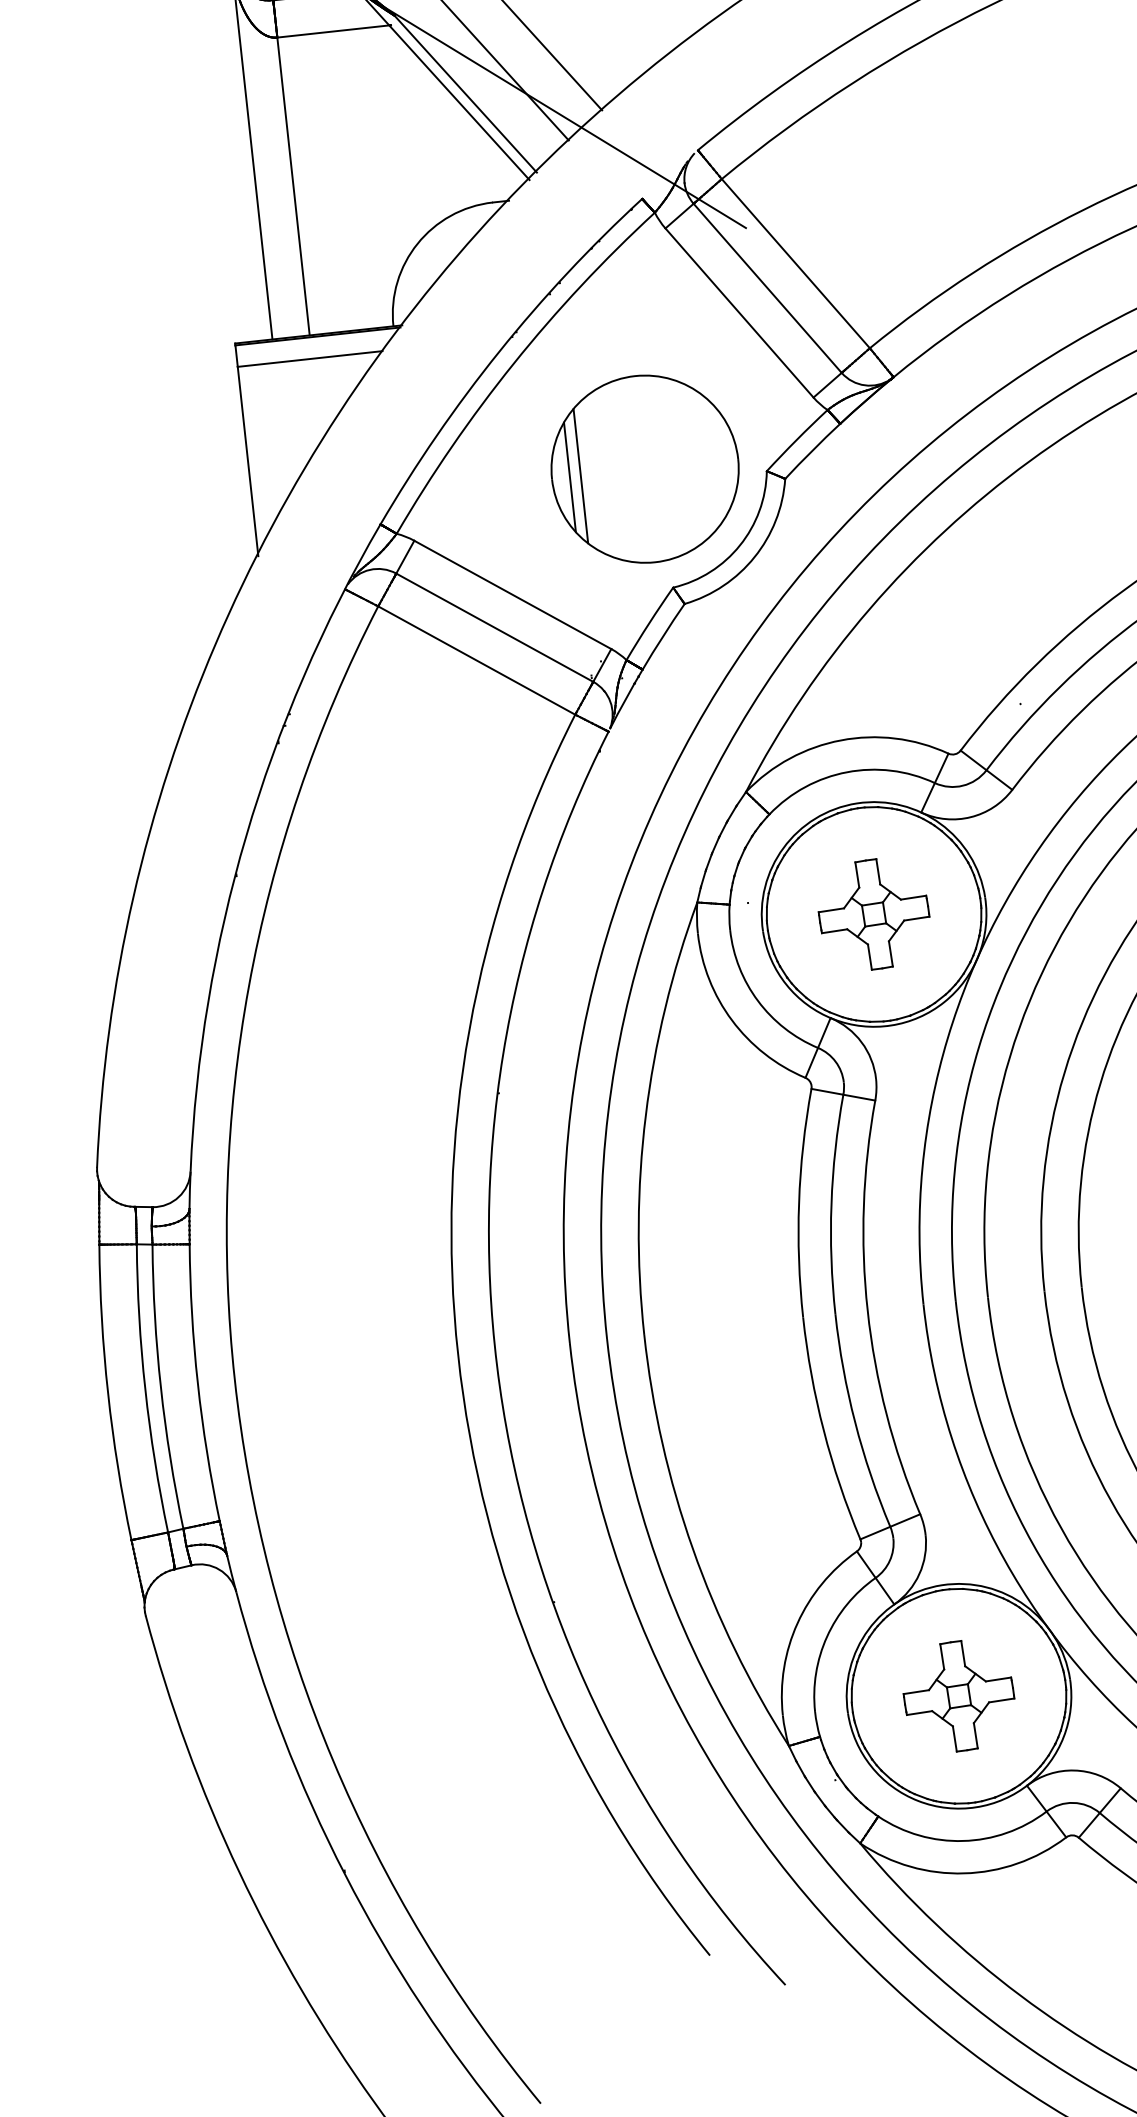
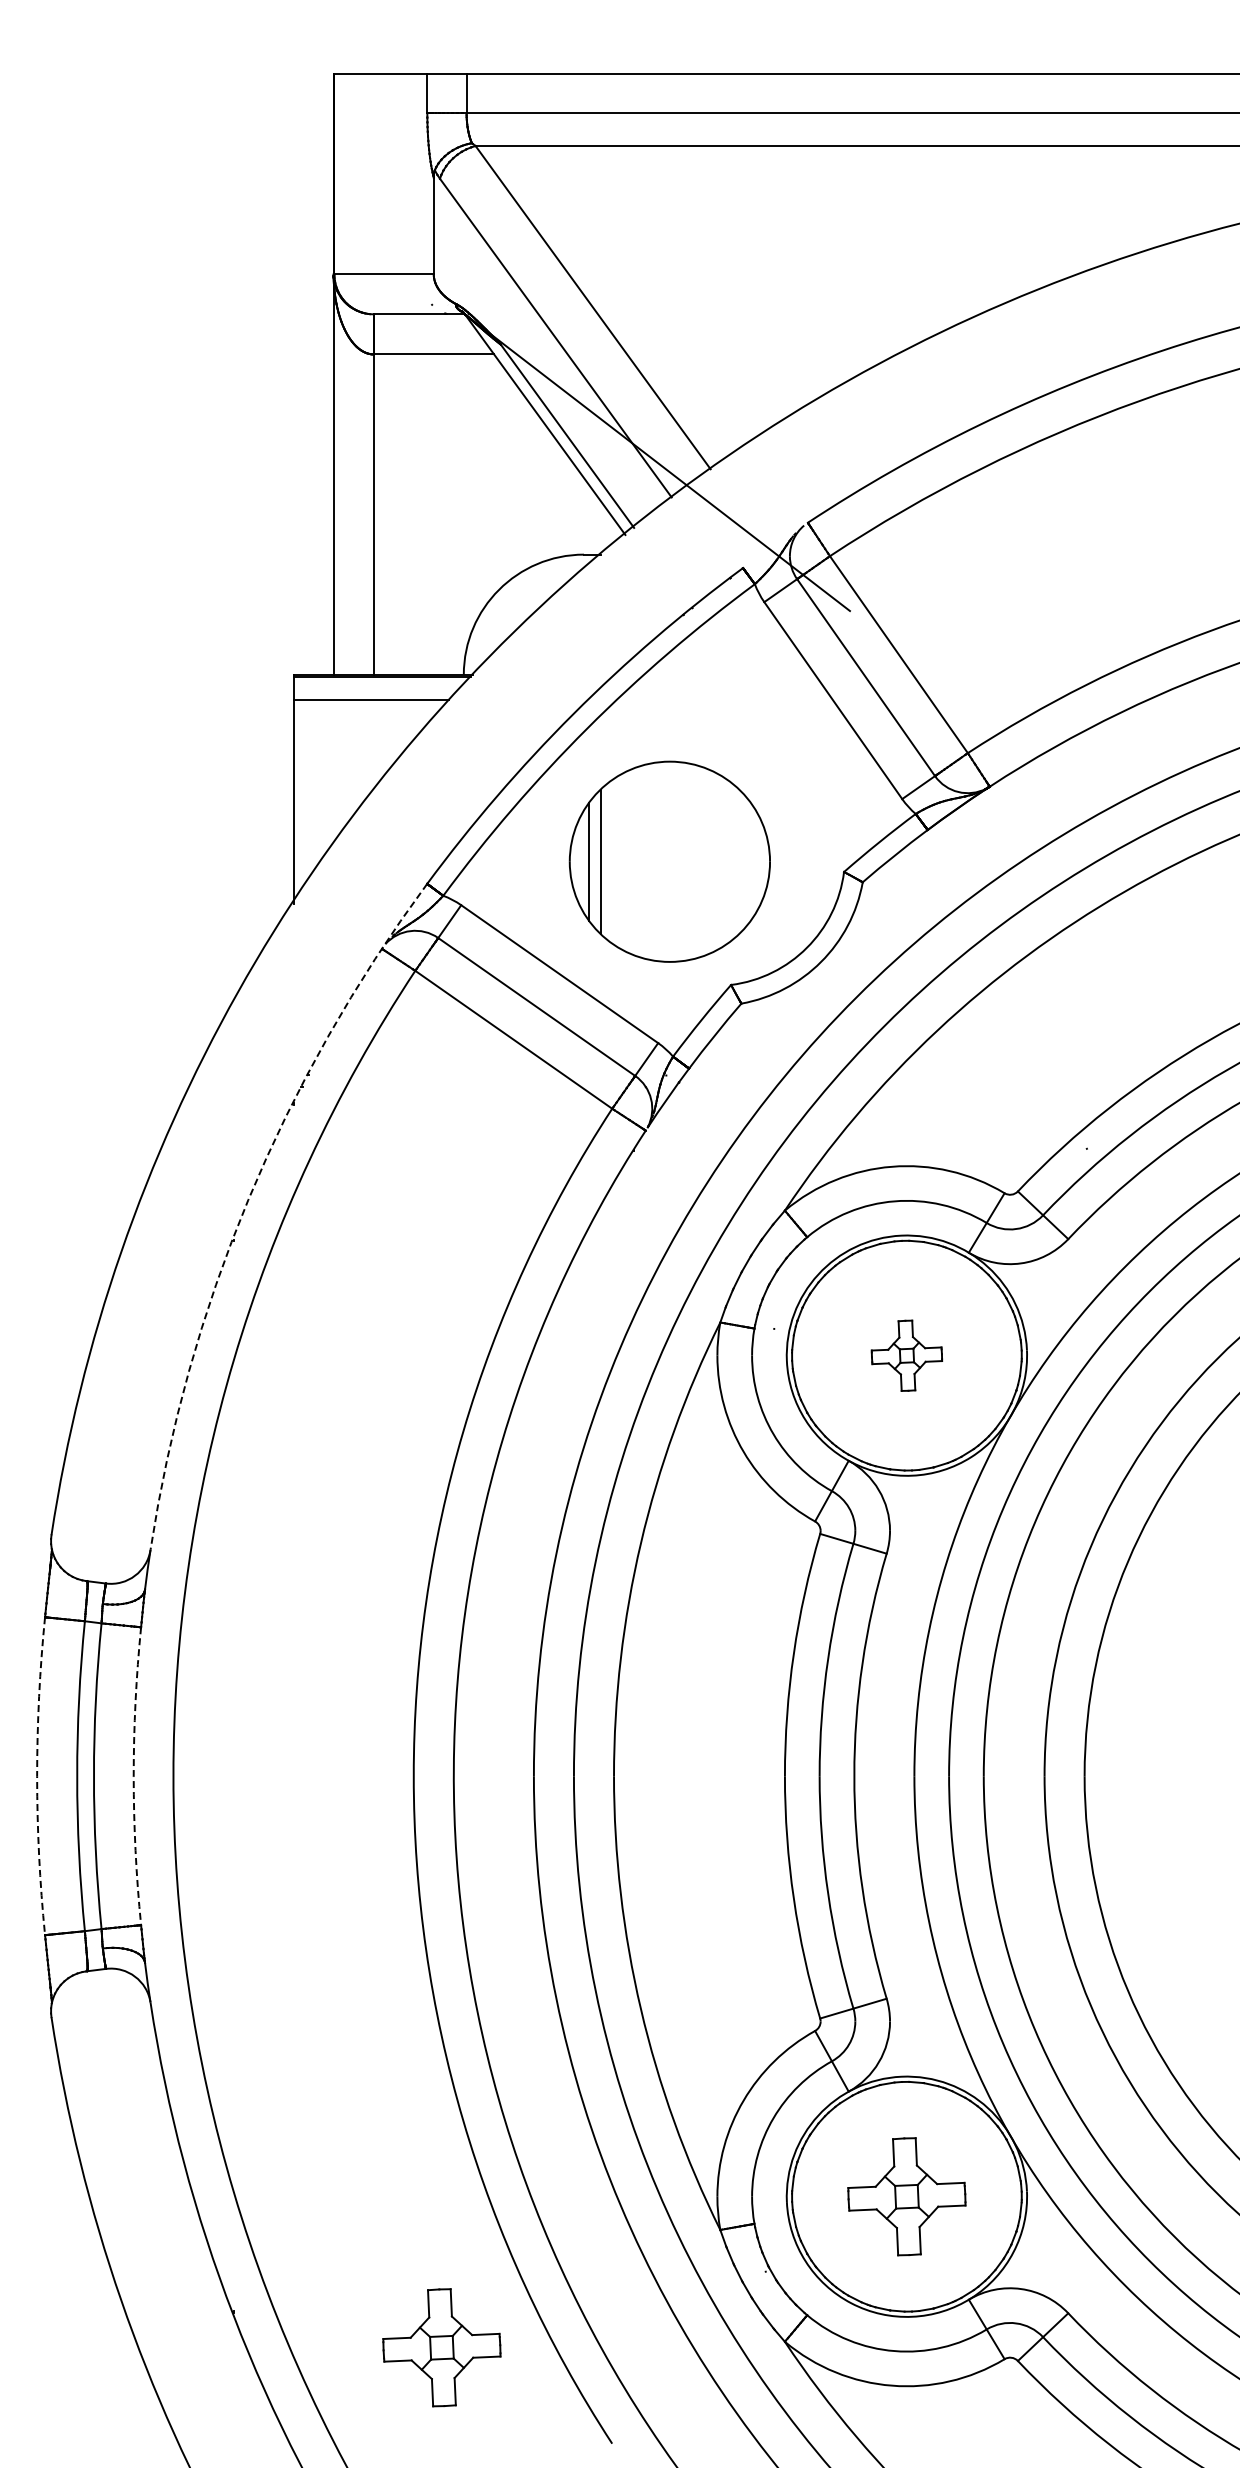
part: (644, 468) -> (669, 861), moved
arc: (246, 836) -> (248, 1200), solid -> dashed
part: (873, 914) -> (906, 1355), size x0.6
arc: (197, 1383) -> (133, 1776), solid -> dashed
arc: (108, 1393) -> (37, 1776), solid -> dashed
part: (541, 1883) -> (441, 2347), added

